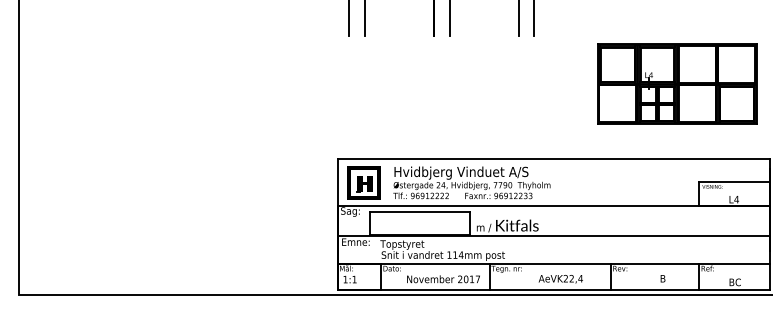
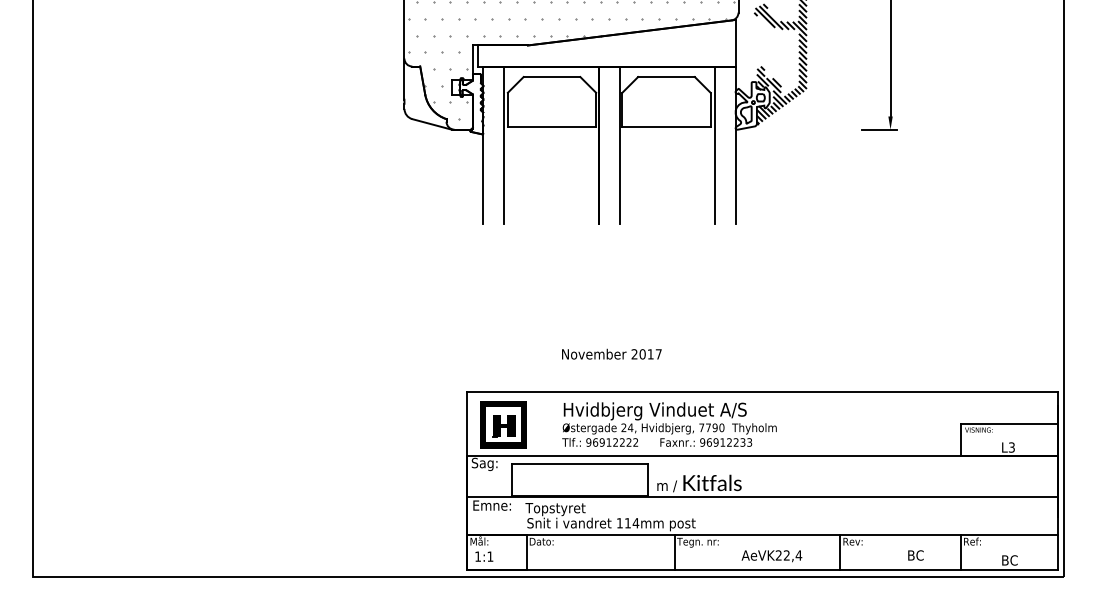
part: (677, 83) -> (930, 289), removed
text: (471, 182) -> (669, 424), moved
text: (736, 199) -> (1011, 447), L4 -> L3
text: (443, 278) -> (611, 353), moved
text: (668, 278) -> (919, 555), B -> BC

